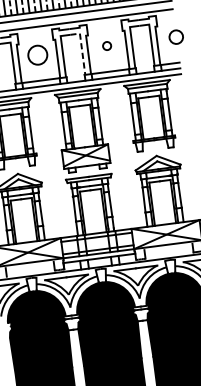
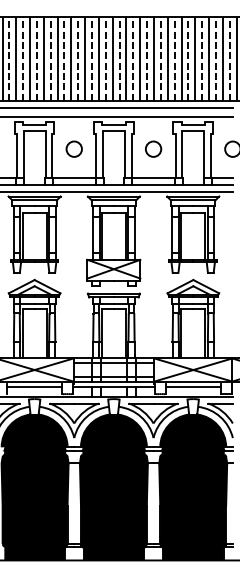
circle: (106, 45) -> (153, 148), size x1.67
line: (81, 48) -> (124, 148), dashed -> solid
circle: (36, 54) -> (73, 148), size x0.71
line: (167, 249) -> (192, 386), added
line: (29, 267) -> (34, 386), added

